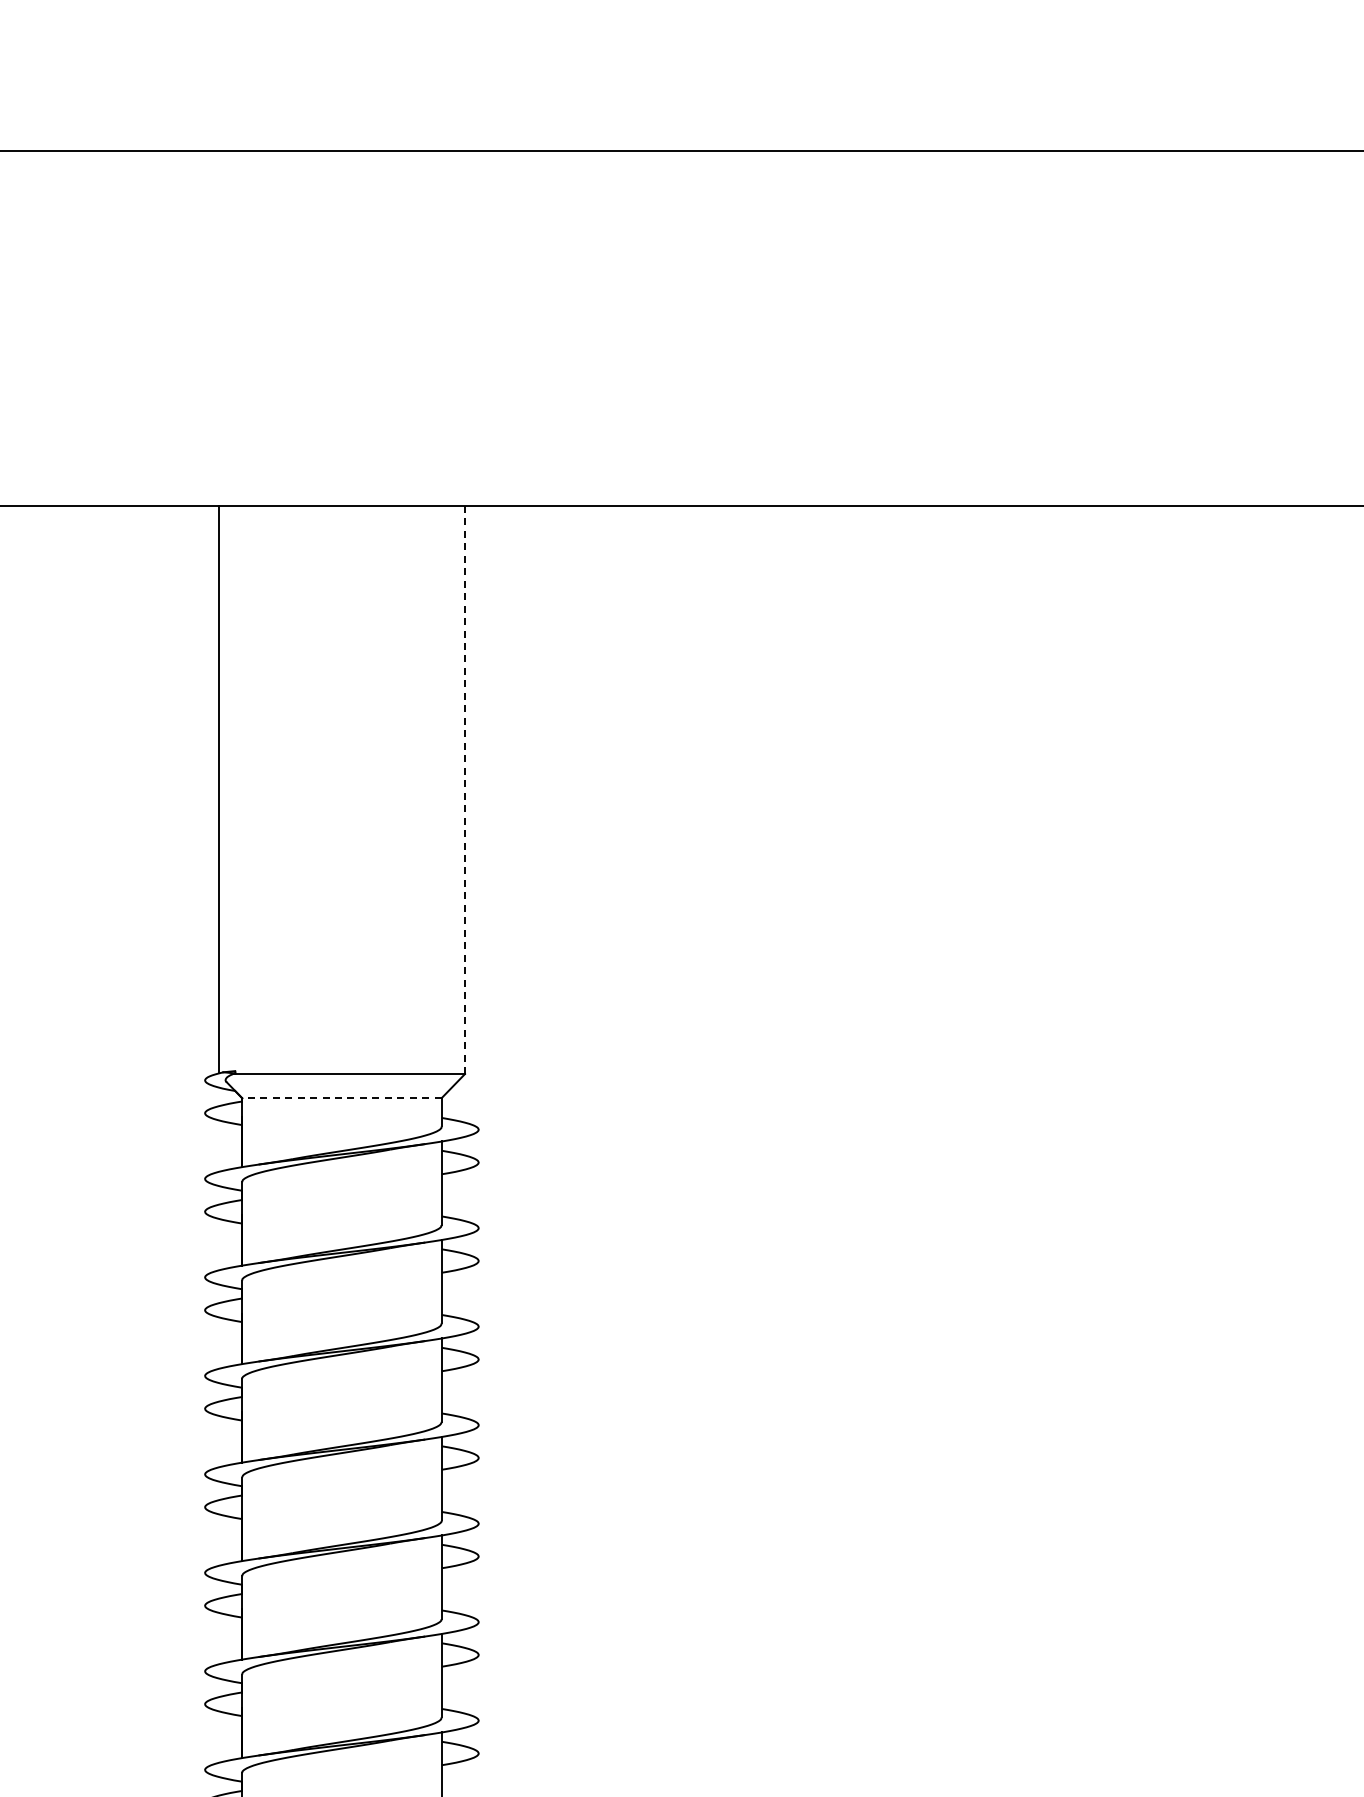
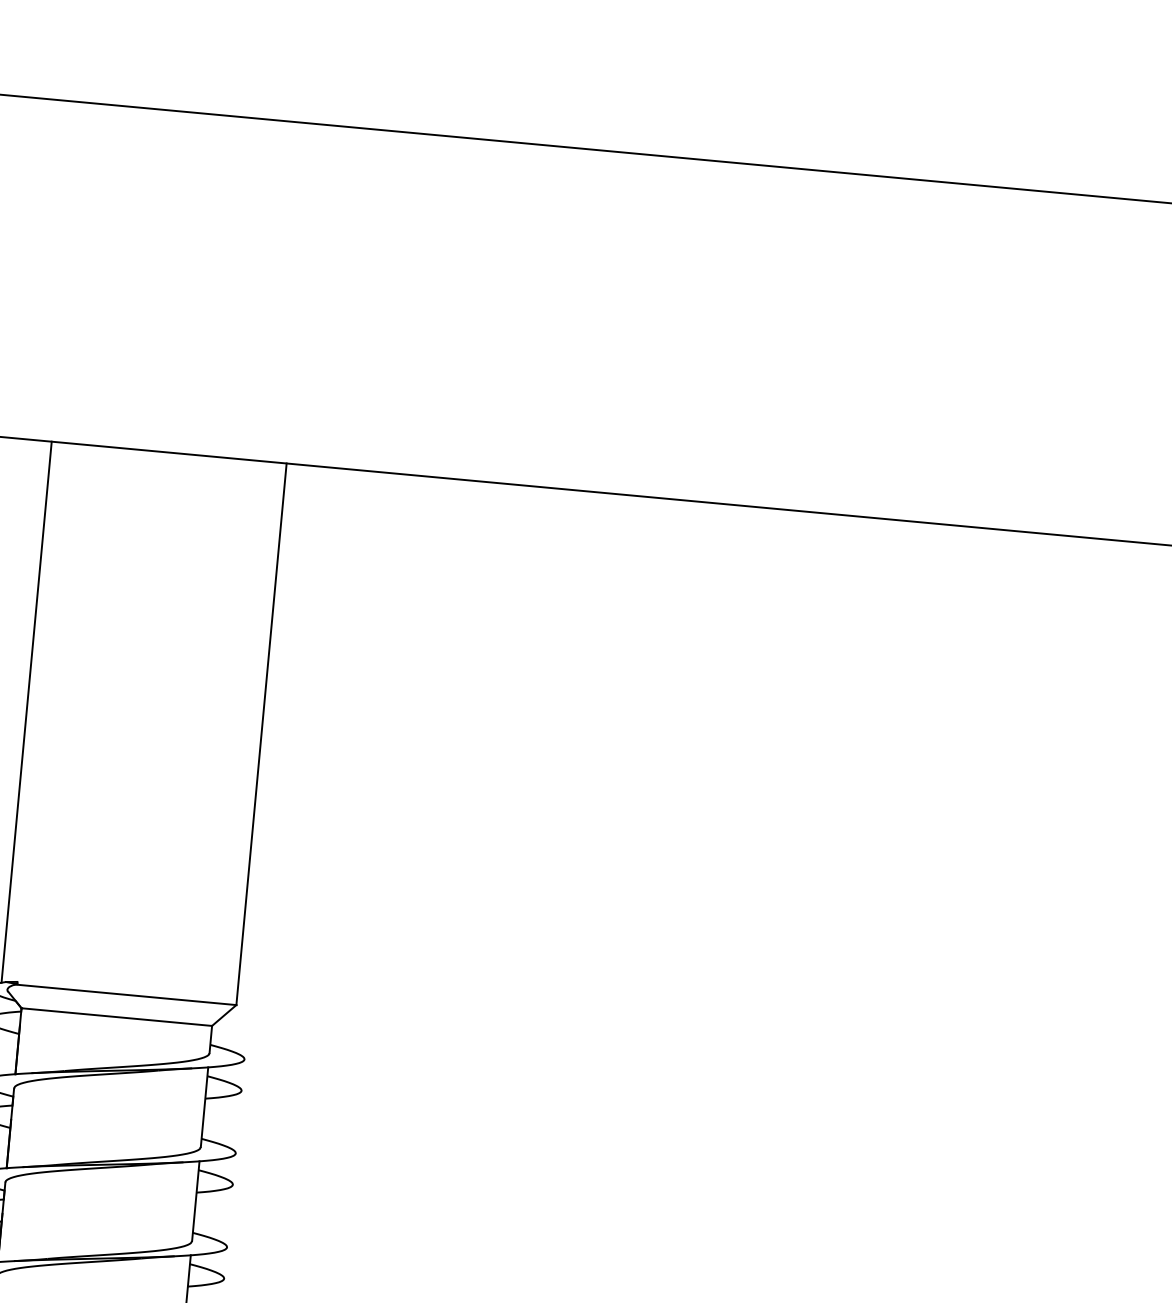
line: (465, 790) -> (261, 734), dashed -> solid
line: (341, 1098) -> (116, 1017), dashed -> solid

